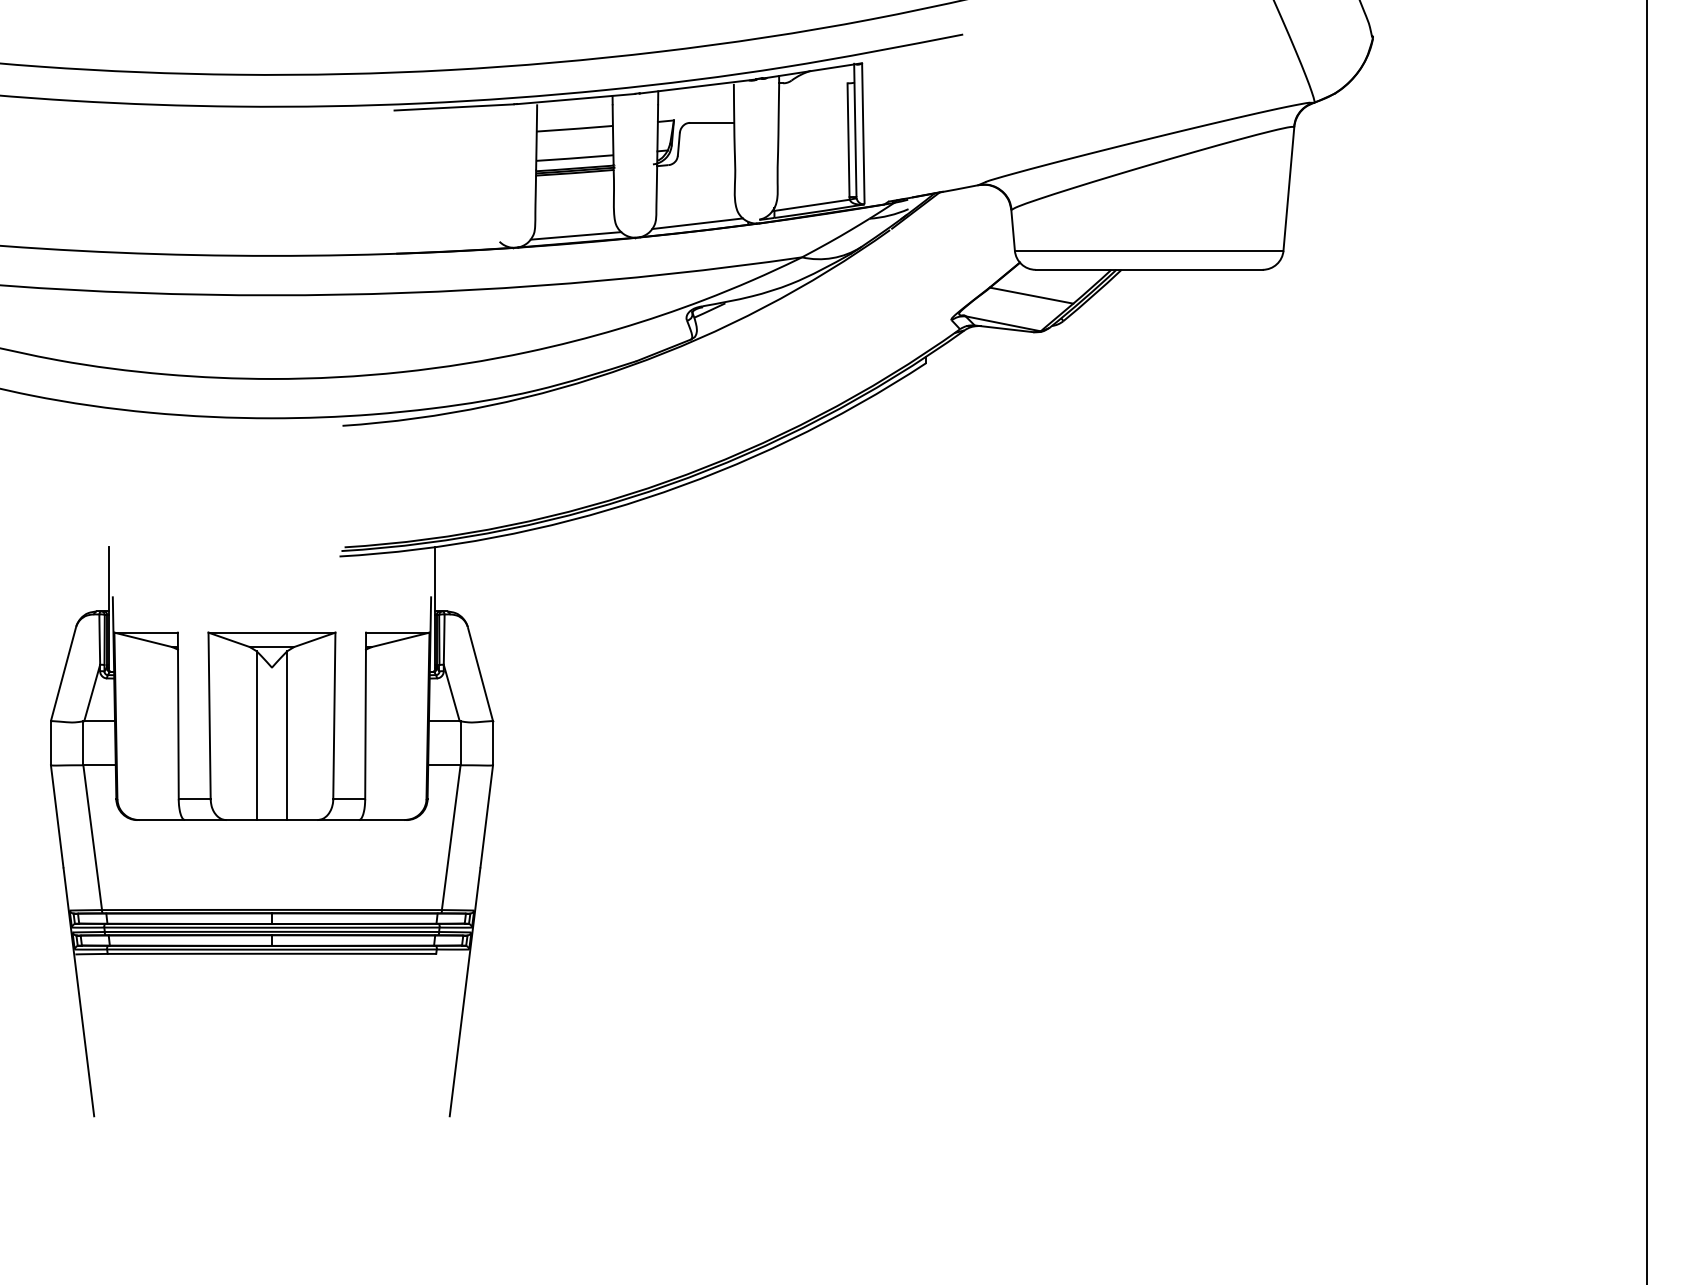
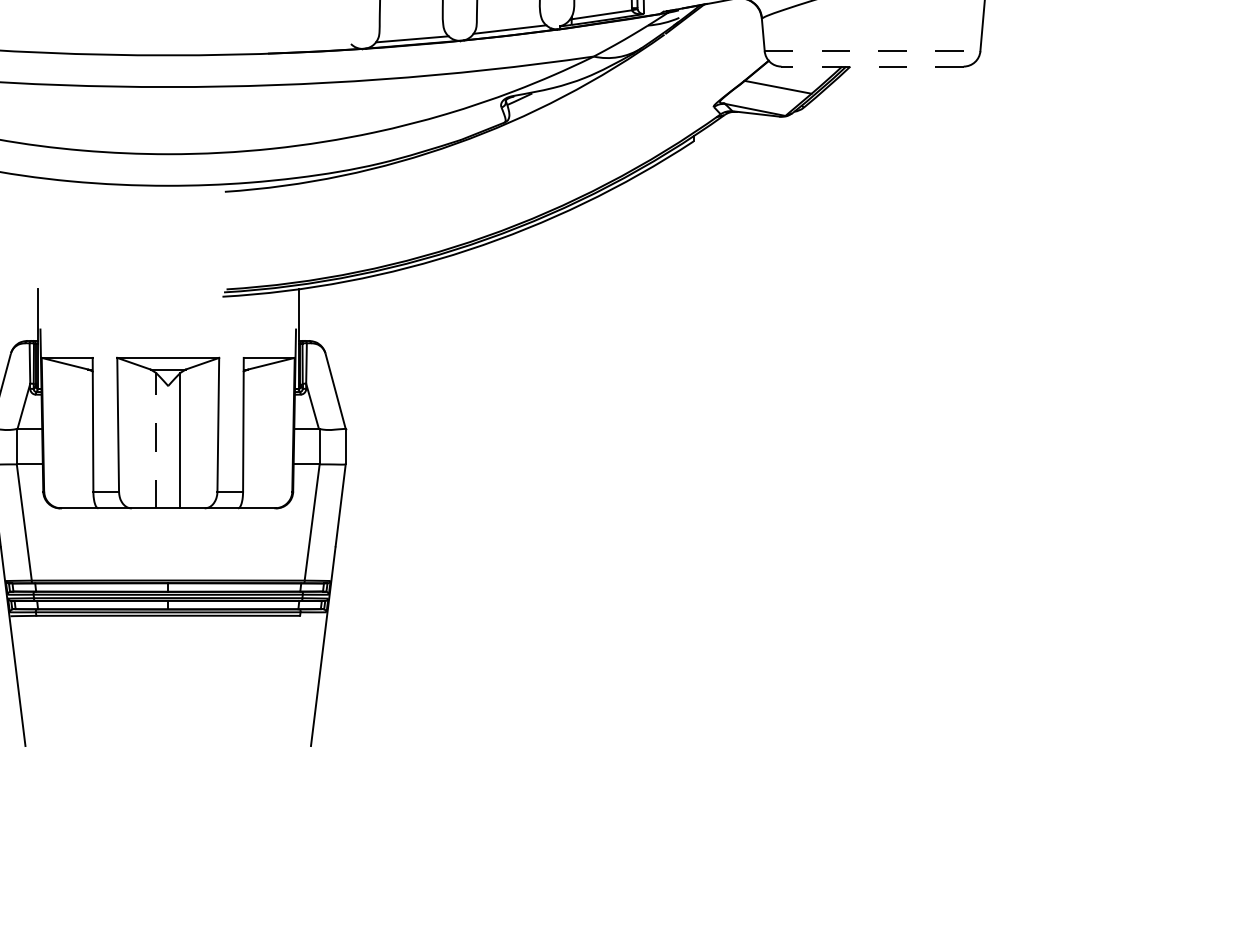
line: (1149, 250) -> (872, 51), solid -> dashed
line: (1148, 269) -> (871, 66), solid -> dashed
line: (256, 735) -> (155, 440), solid -> dashed

